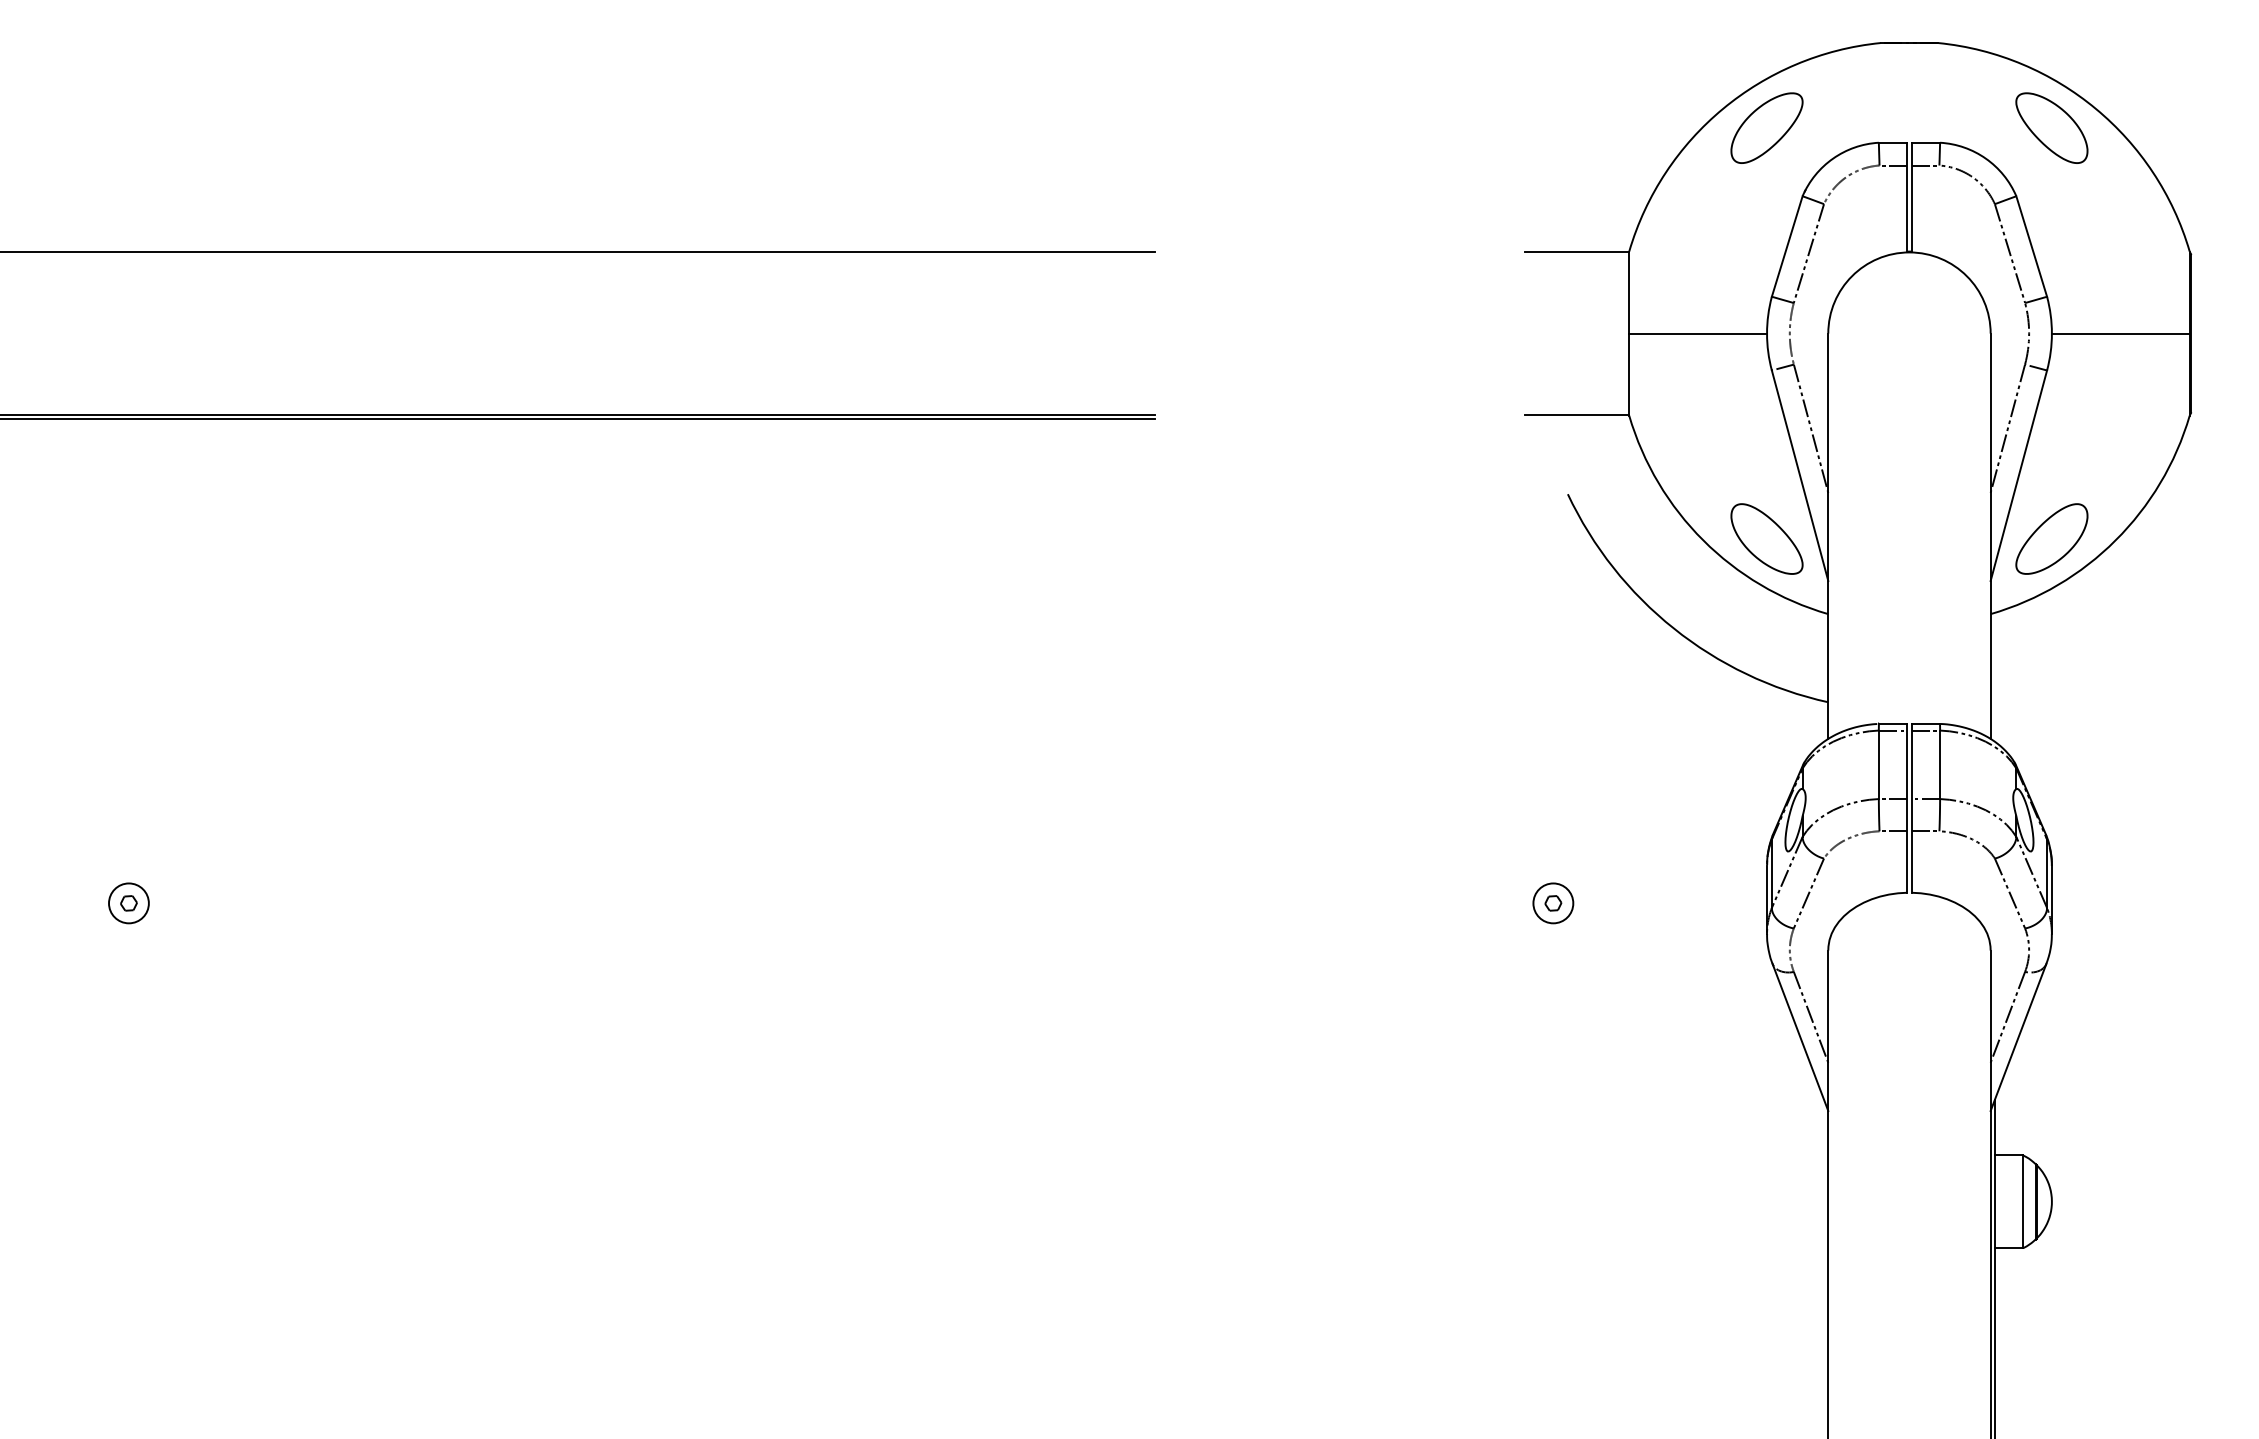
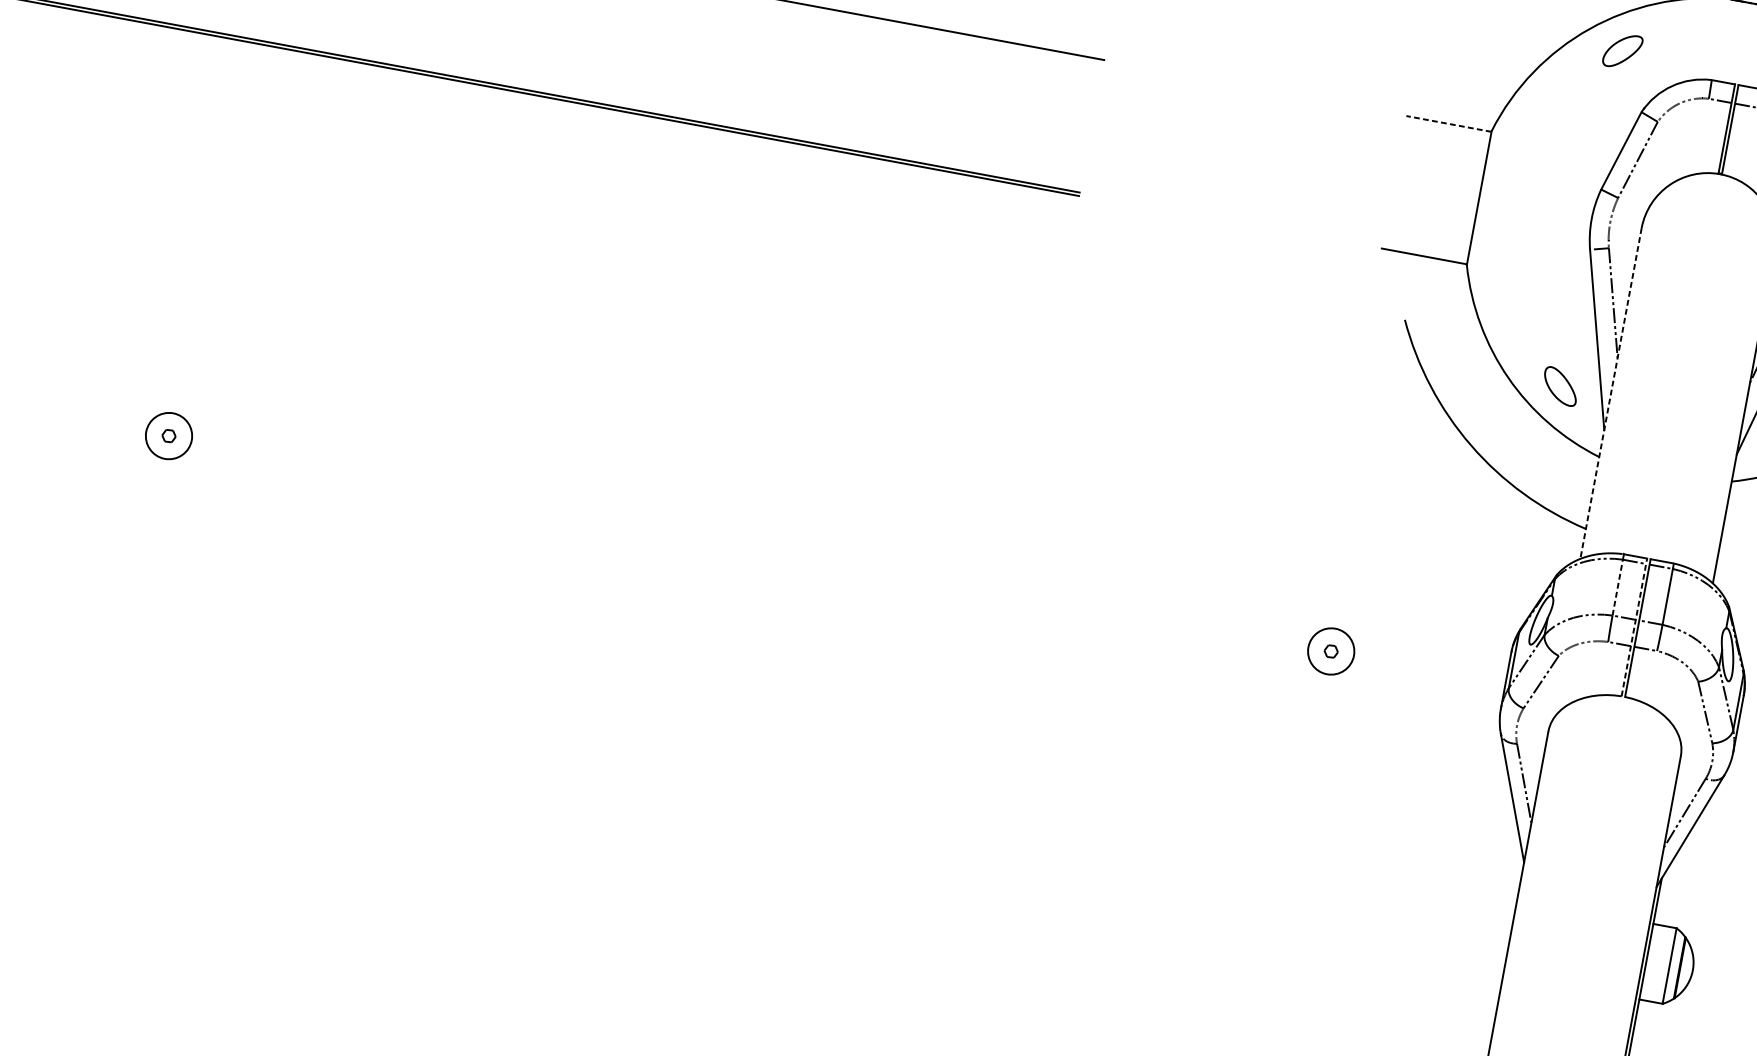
part: (1766, 127) -> (1622, 50), size x0.6
line: (1576, 252) -> (1448, 123), solid -> dashed
line: (1698, 333) -> (1535, 208), removed
line: (1828, 536) -> (1611, 393), solid -> dashed
part: (1766, 538) -> (1560, 386), size x0.6
line: (1878, 764) -> (1617, 587), solid -> dashed
line: (1907, 807) -> (1634, 626), solid -> dashed
circle: (128, 903) -> (168, 436), size x1.4
circle: (1553, 903) -> (1331, 651), size x1.4

